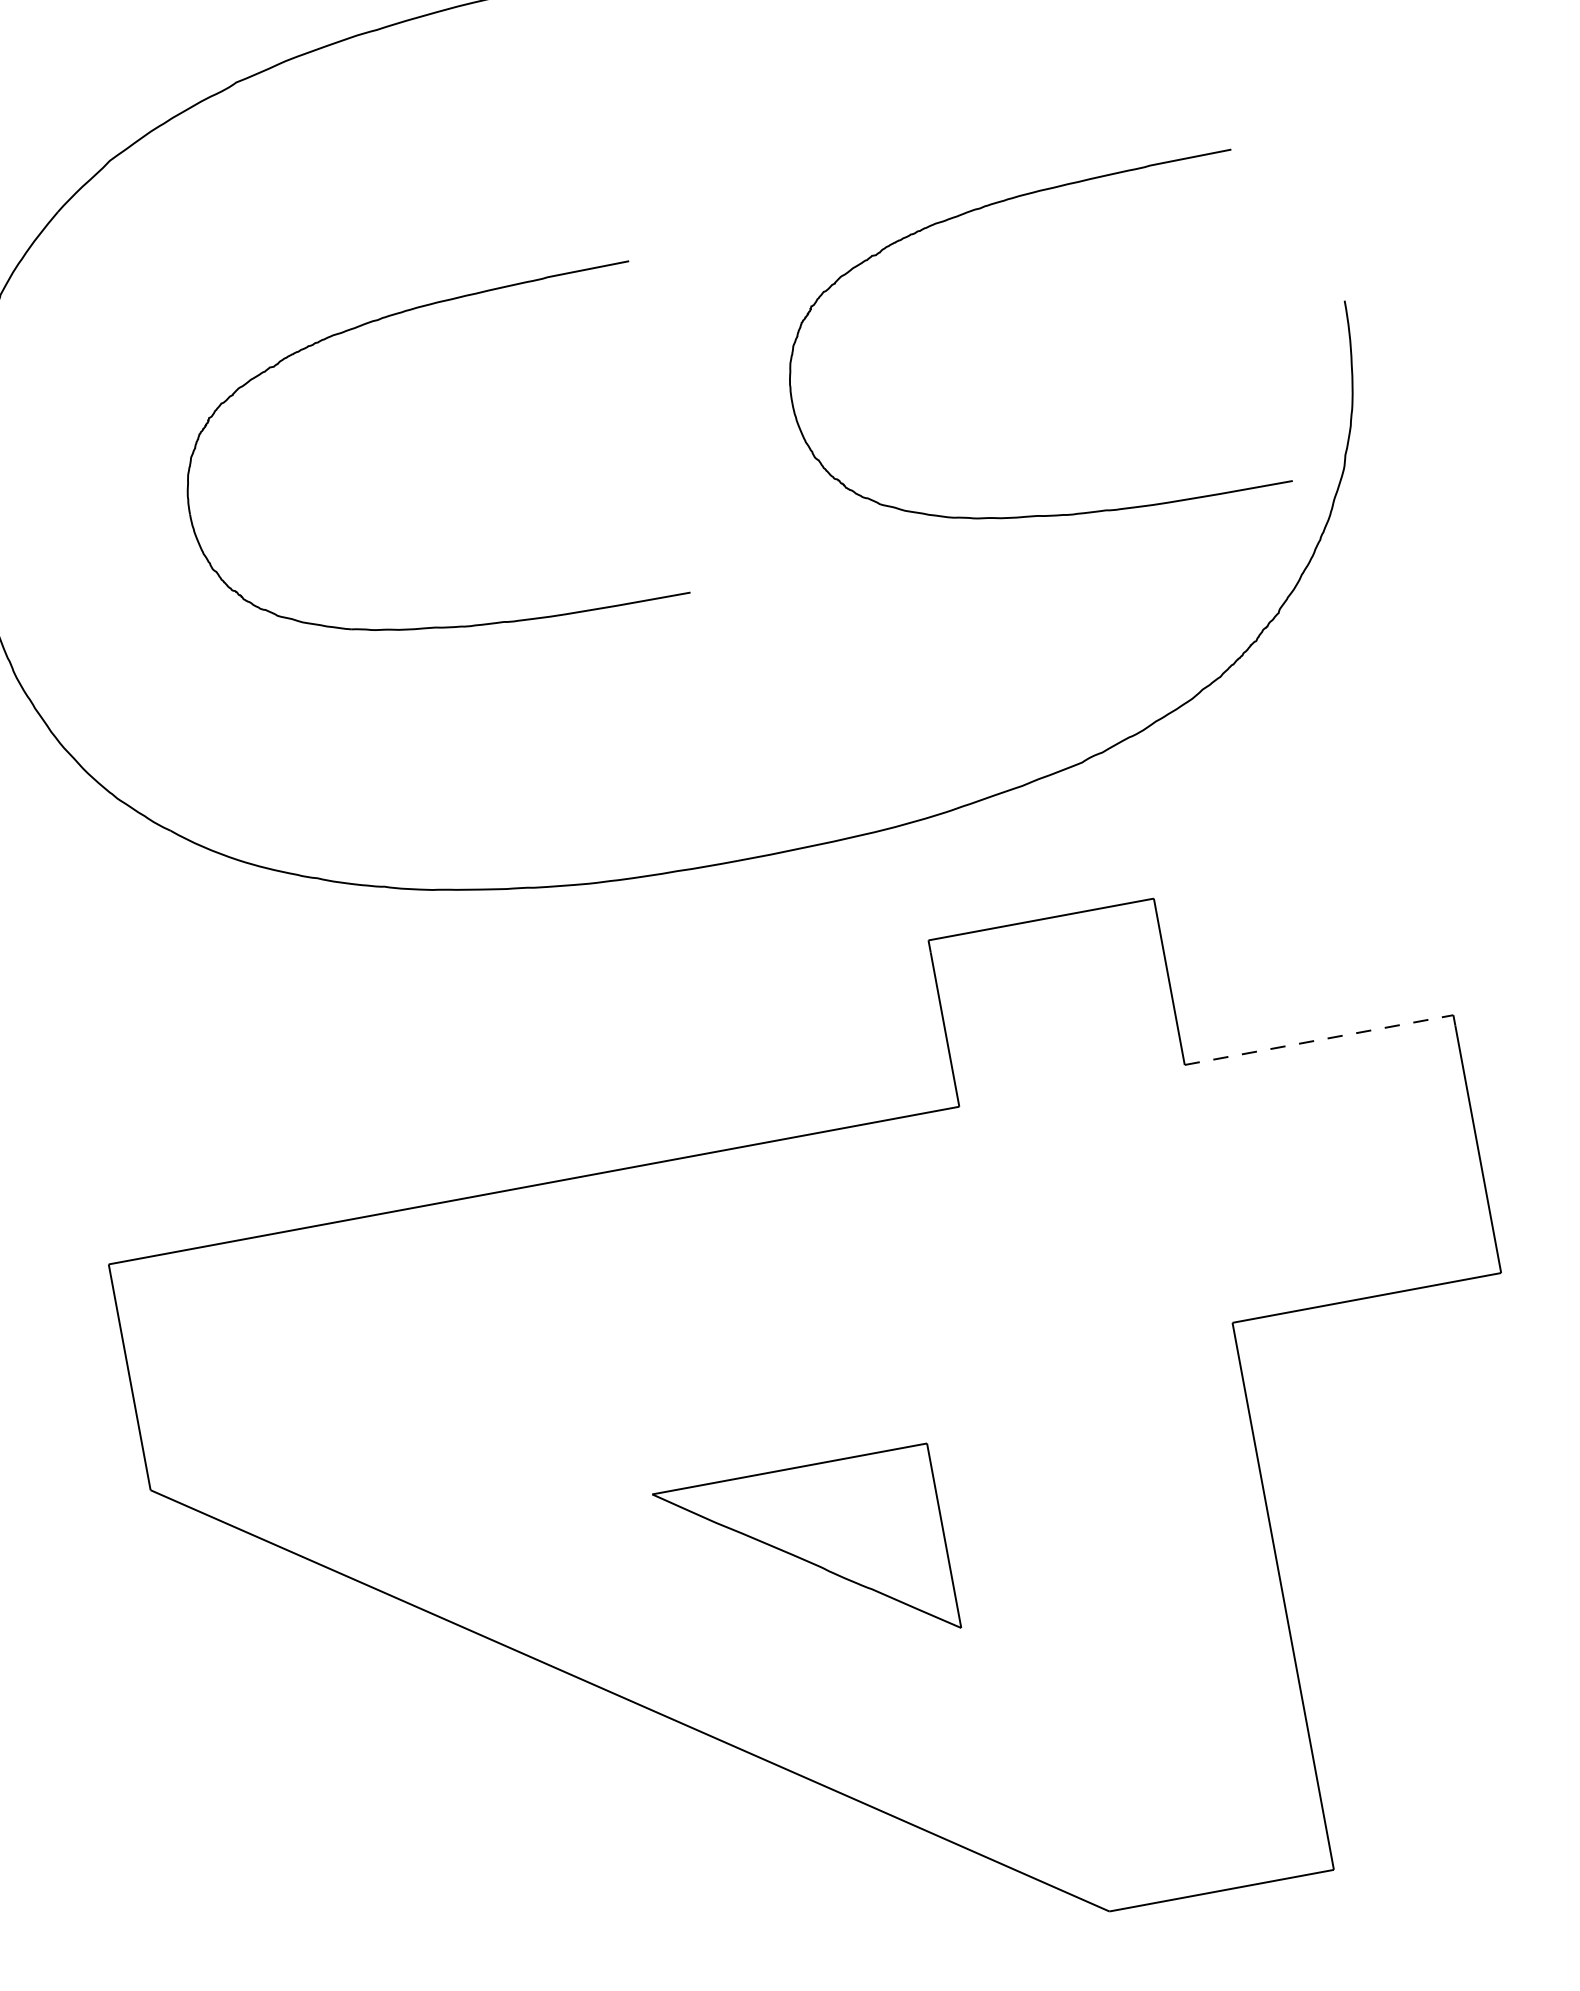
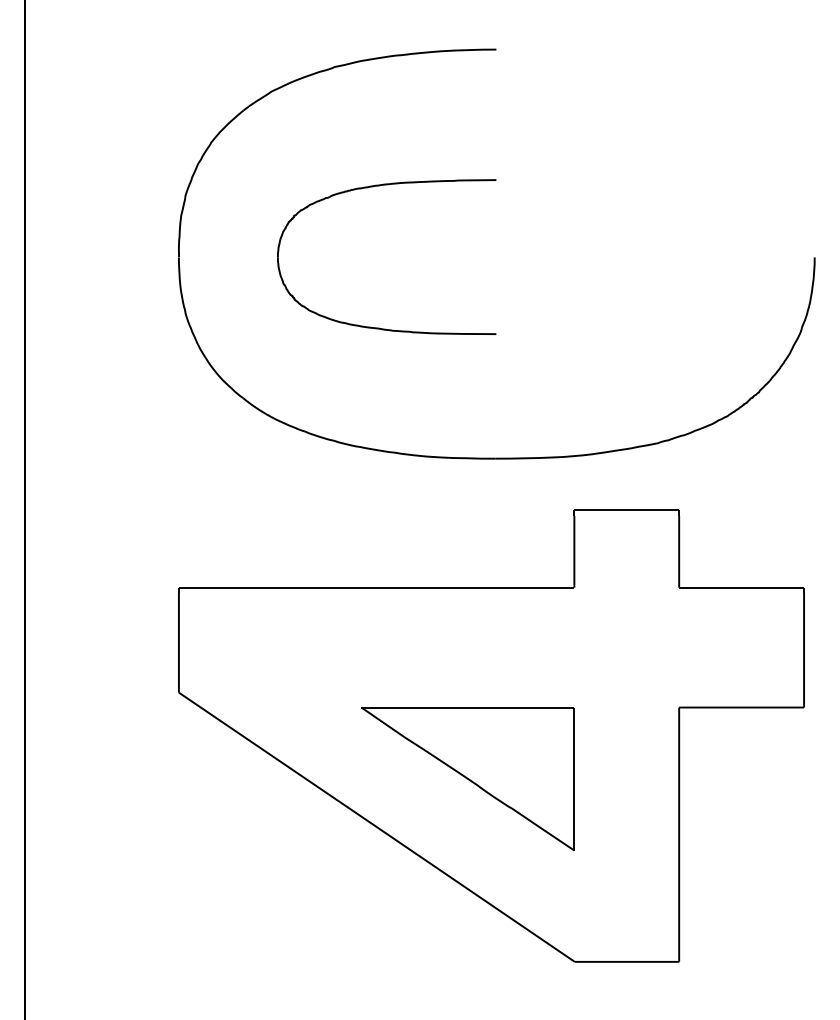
part: (982, 209) -> (659, 186), removed
line: (1320, 1039) -> (742, 587), dashed -> solid
part: (805, 1561) -> (467, 779), size x1.67

